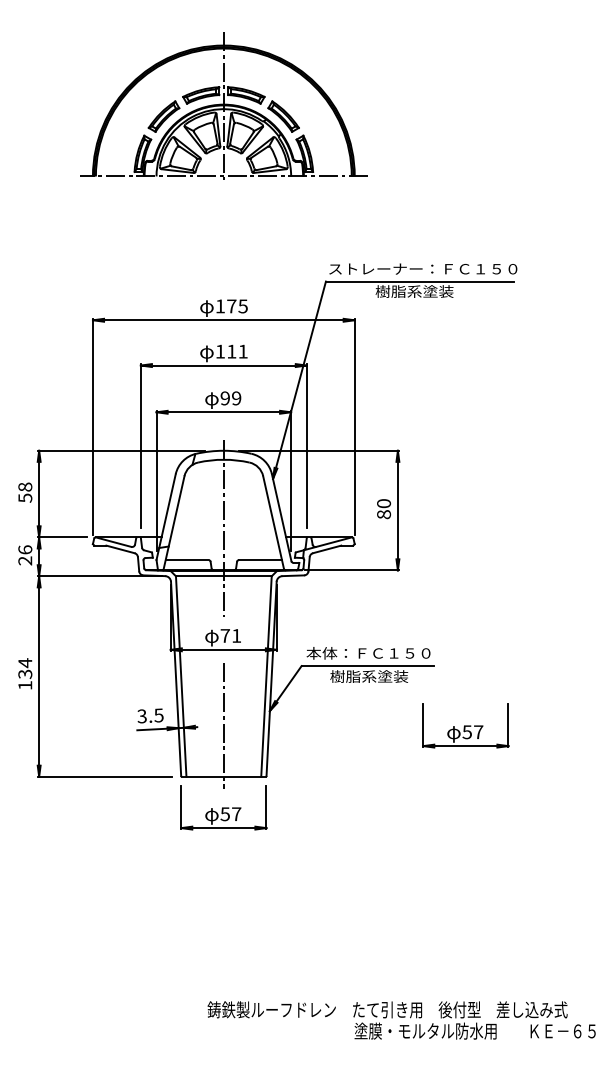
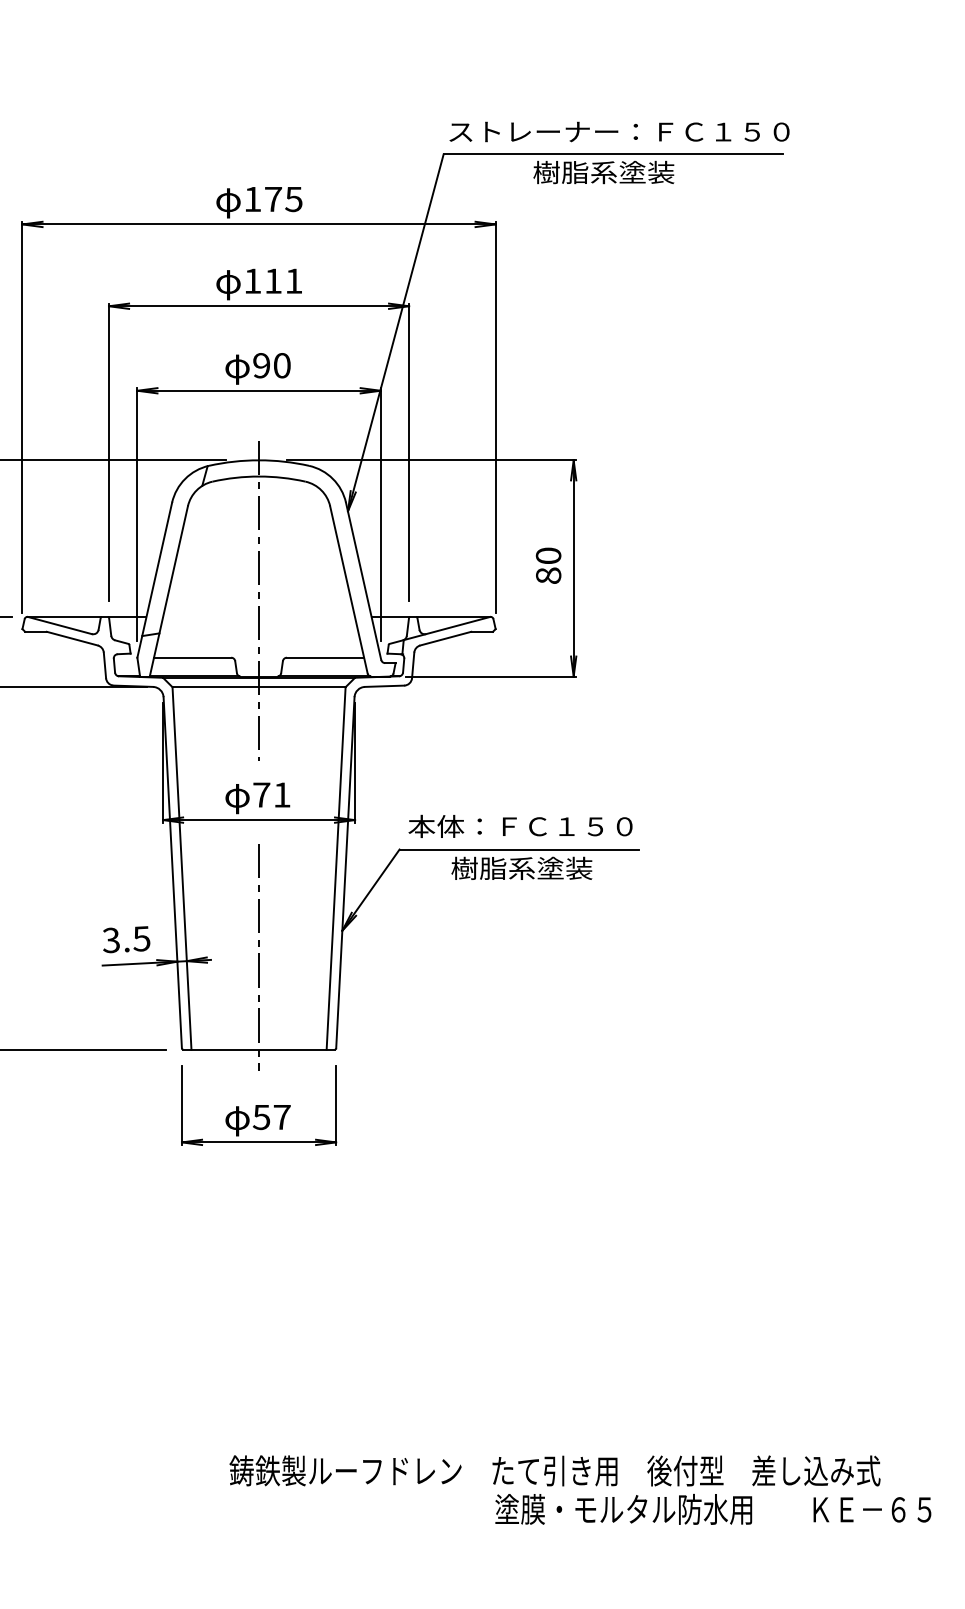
text: (236, 398) -> (281, 365), 99 -> 90
part: (465, 725) -> (695, 956), removed

